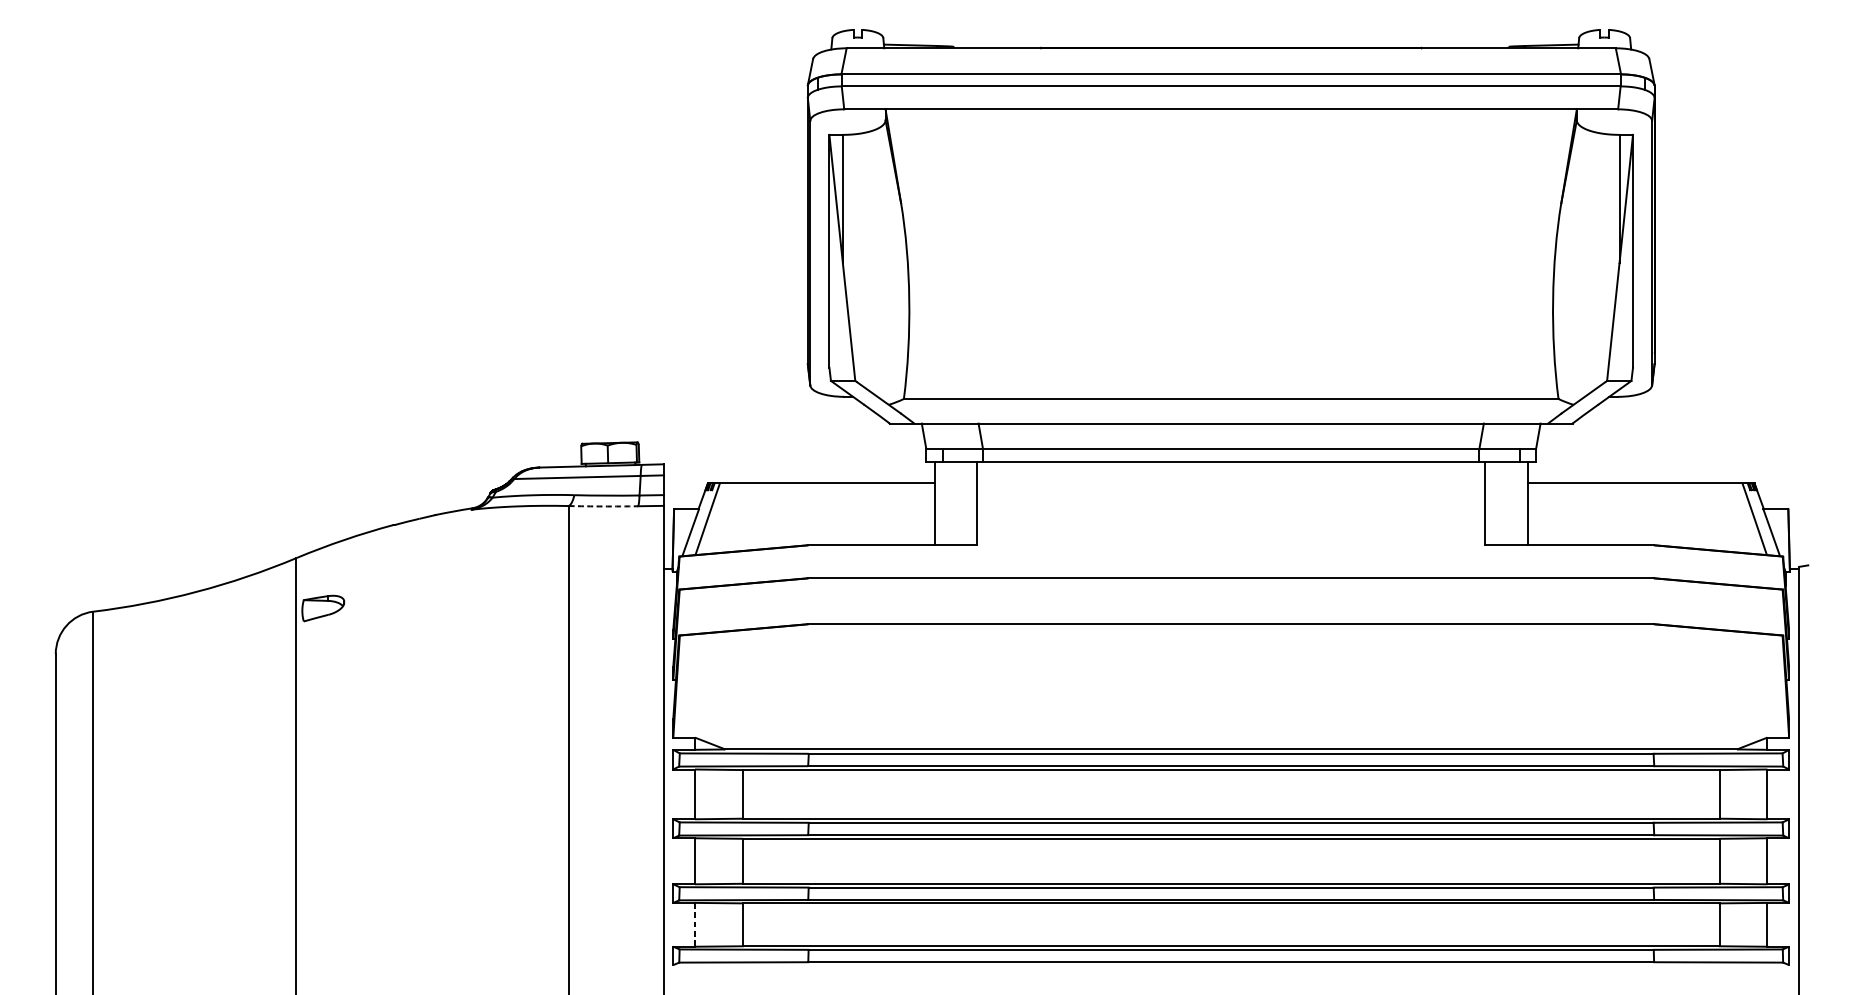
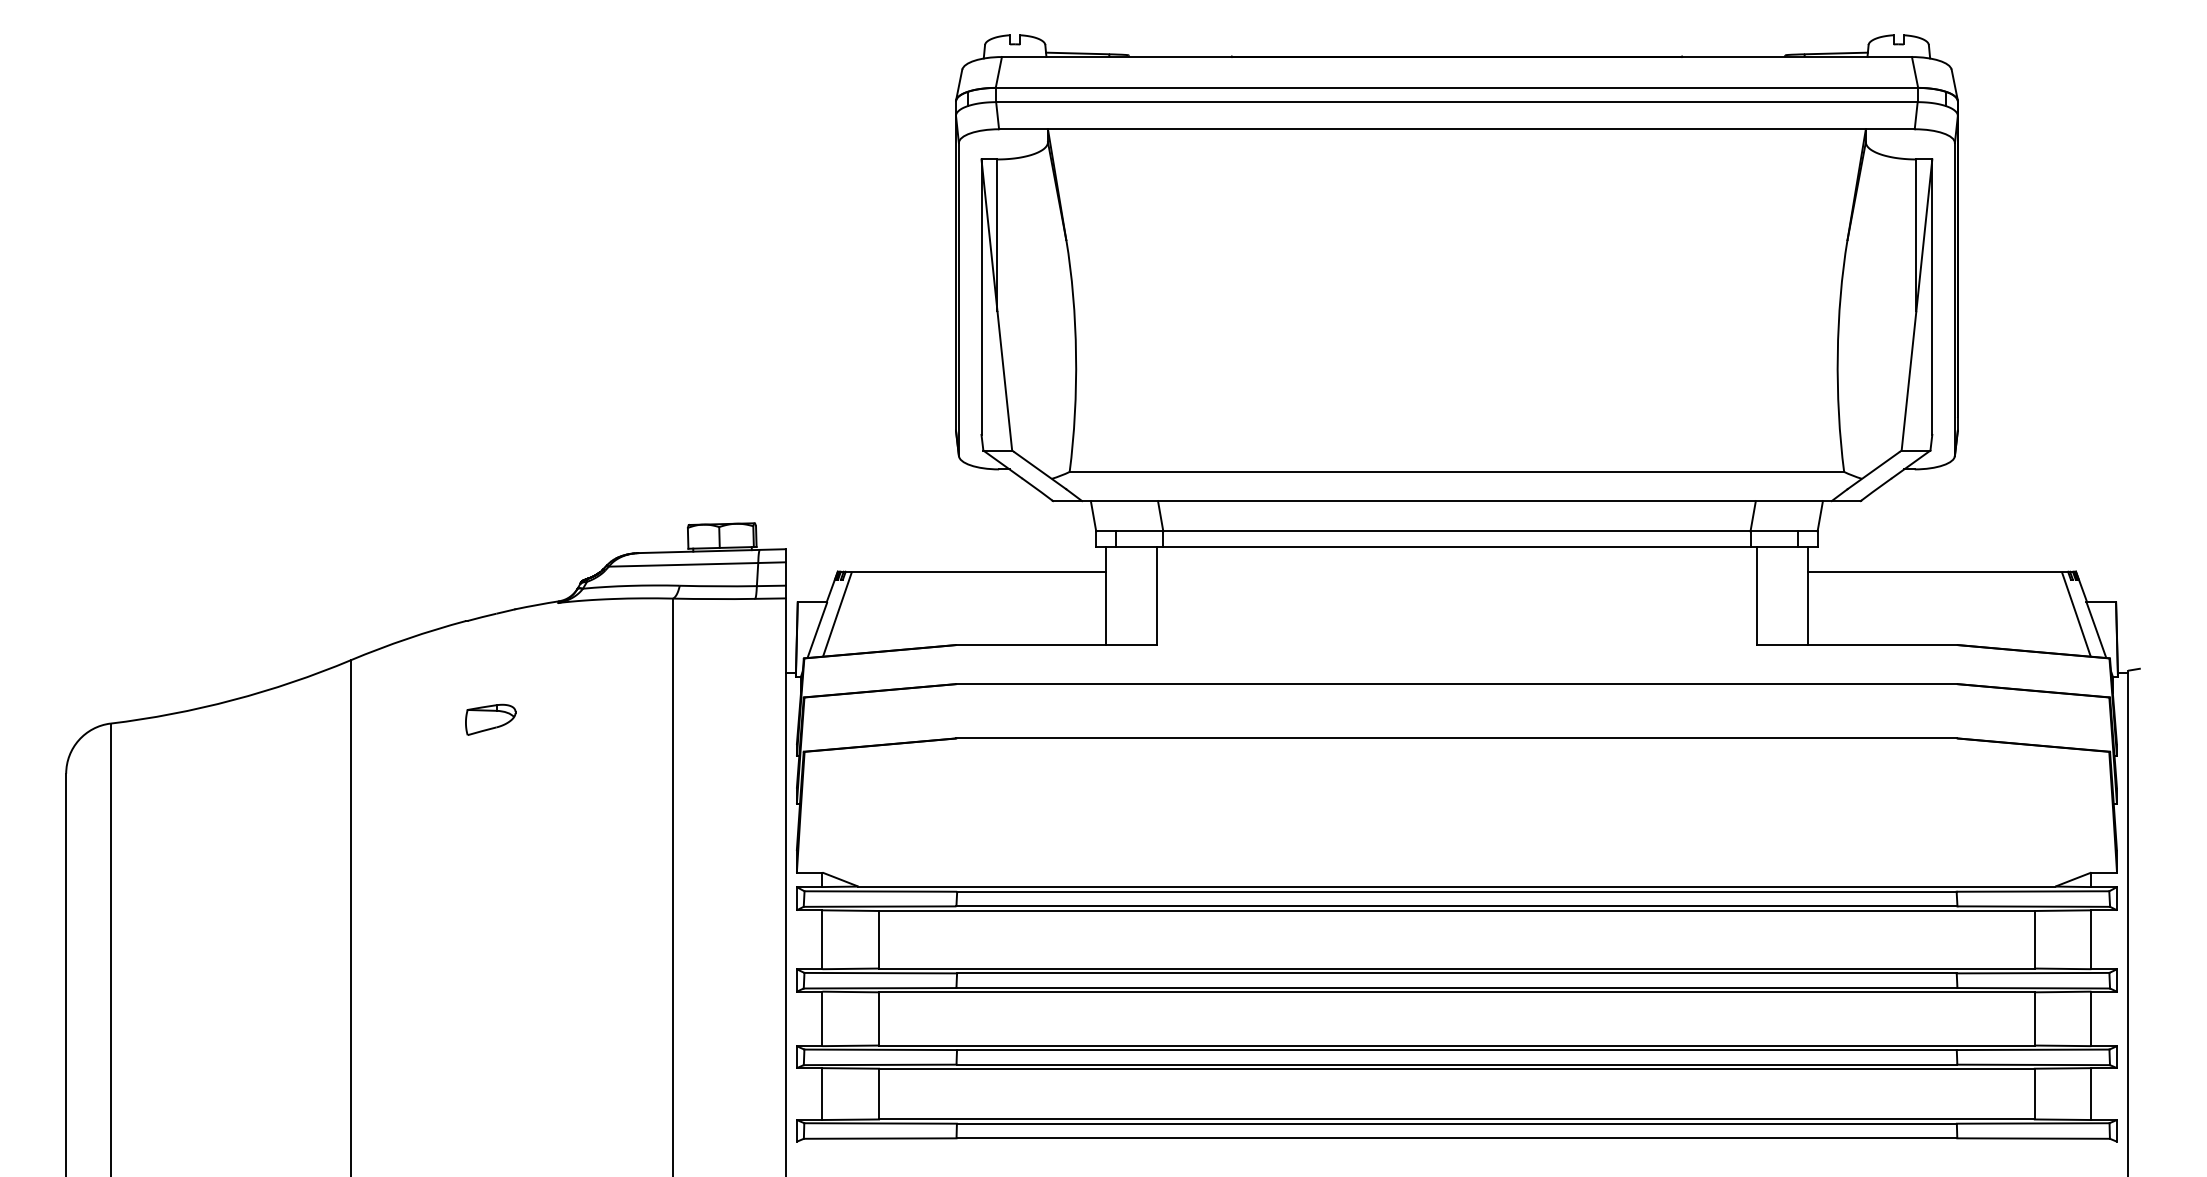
arc: (603, 506) -> (714, 599), dashed -> solid
part: (323, 608) -> (490, 719), moved
line: (694, 925) -> (822, 1094), dashed -> solid

